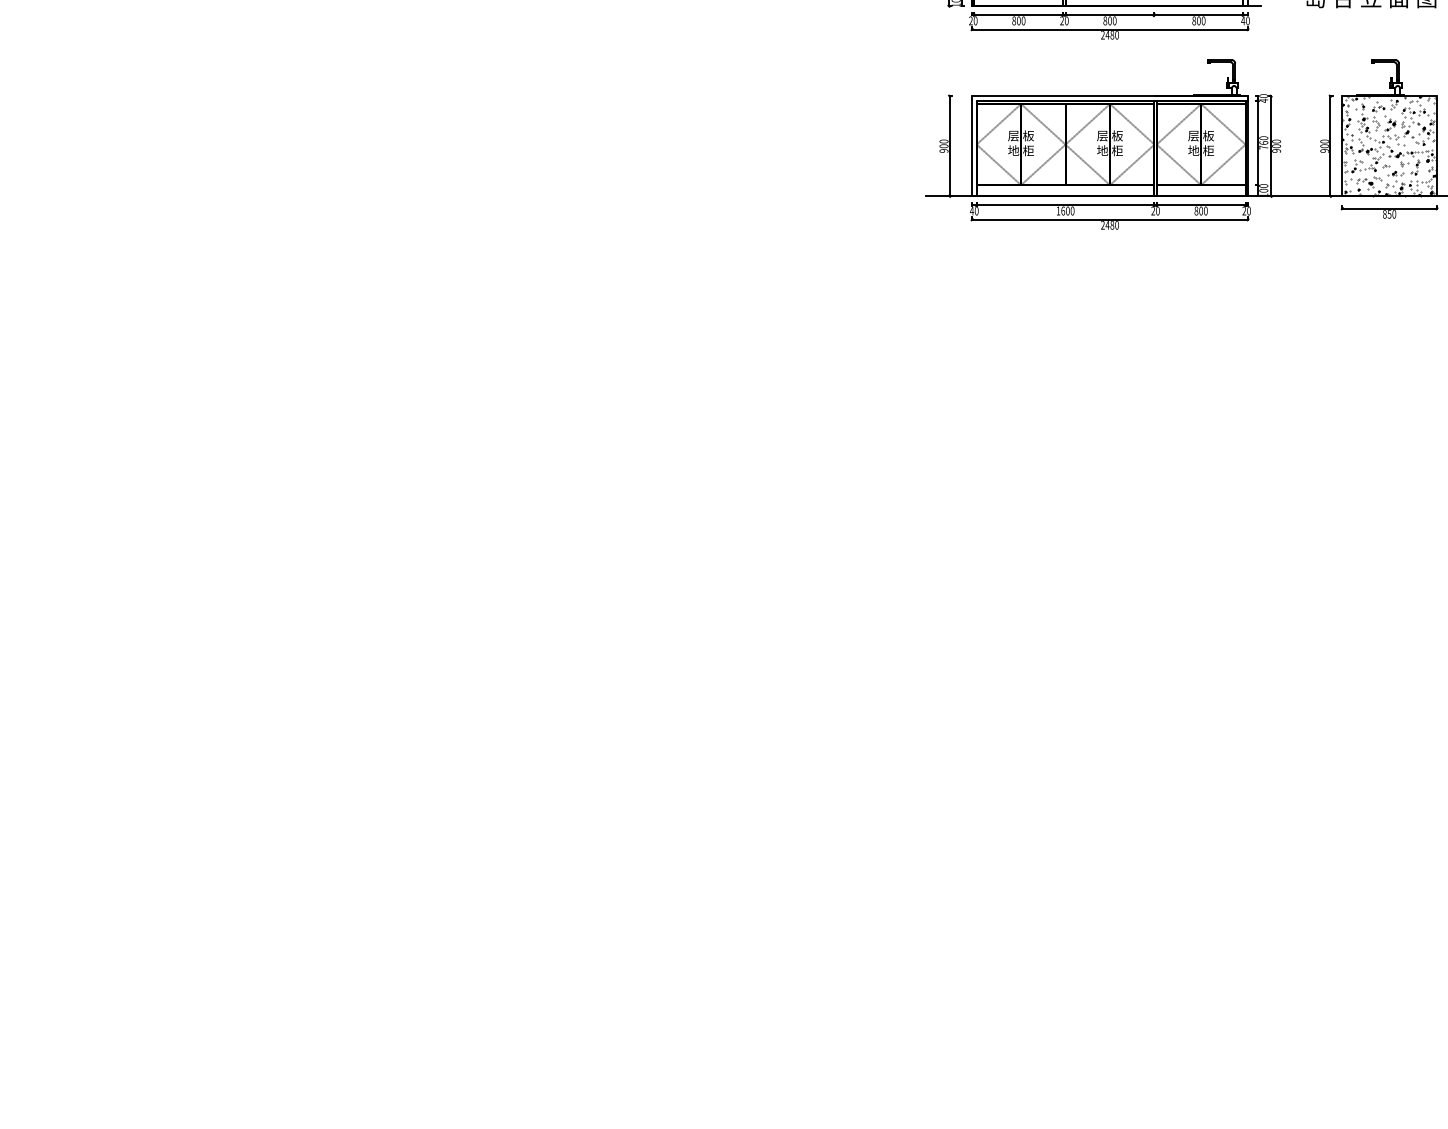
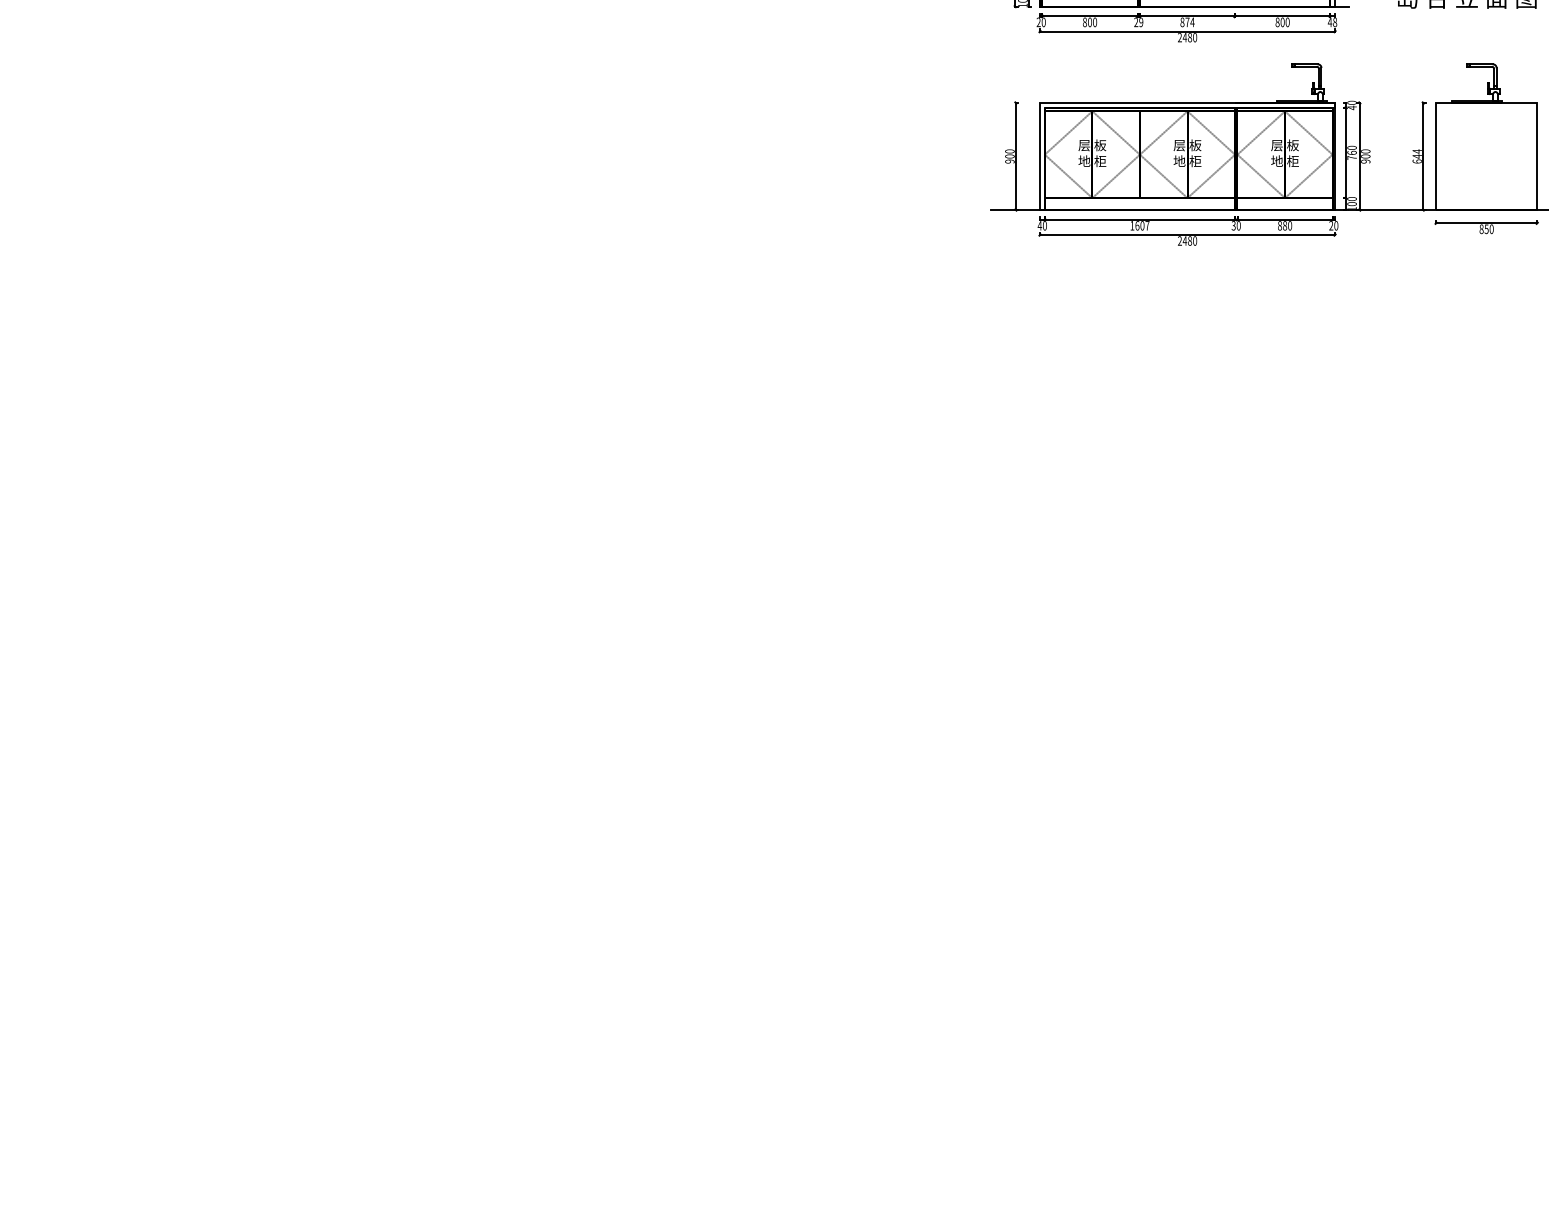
text: (1066, 21) -> (1141, 22), 20 -> 29
text: (1111, 21) -> (1189, 22), 800 -> 874
text: (1248, 21) -> (1335, 22), 40 -> 48
text: (1324, 146) -> (1416, 156), 900 -> 644
hatch: (1389, 146) -> (1486, 156), removed
text: (1072, 210) -> (1147, 225), 1600 -> 1607
text: (1152, 211) -> (1233, 226), 20 -> 30
text: (1201, 211) -> (1285, 226), 800 -> 880

